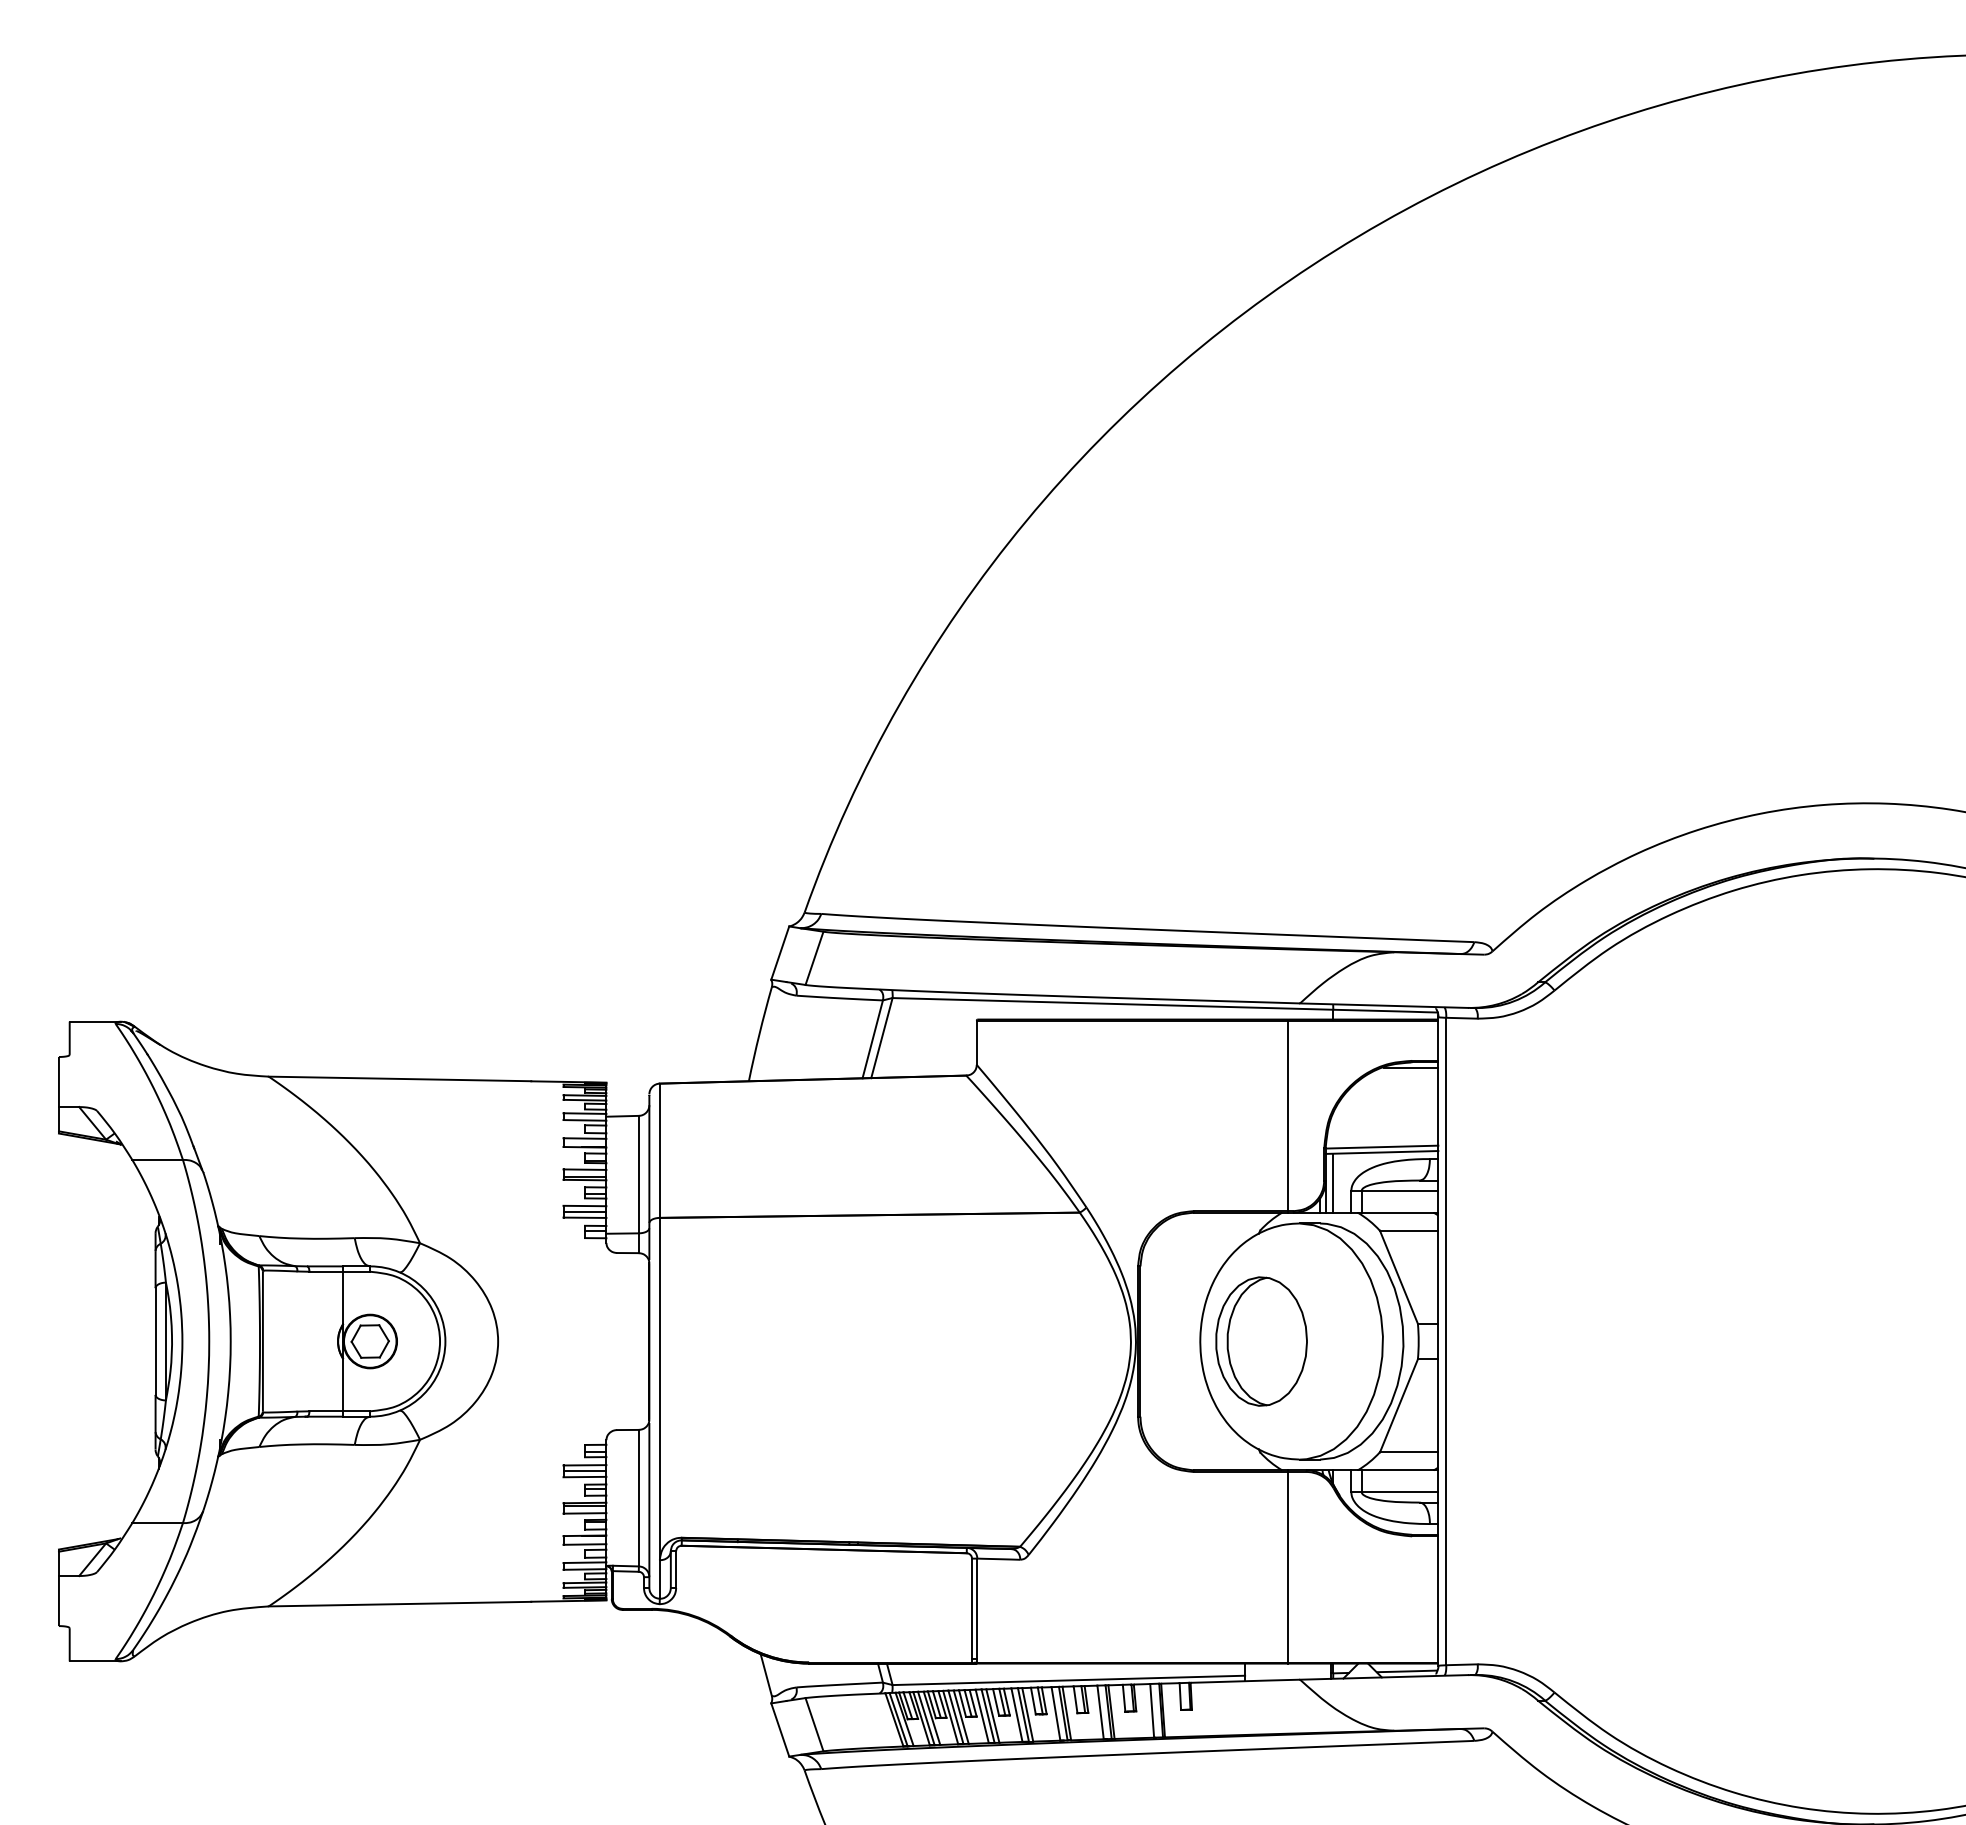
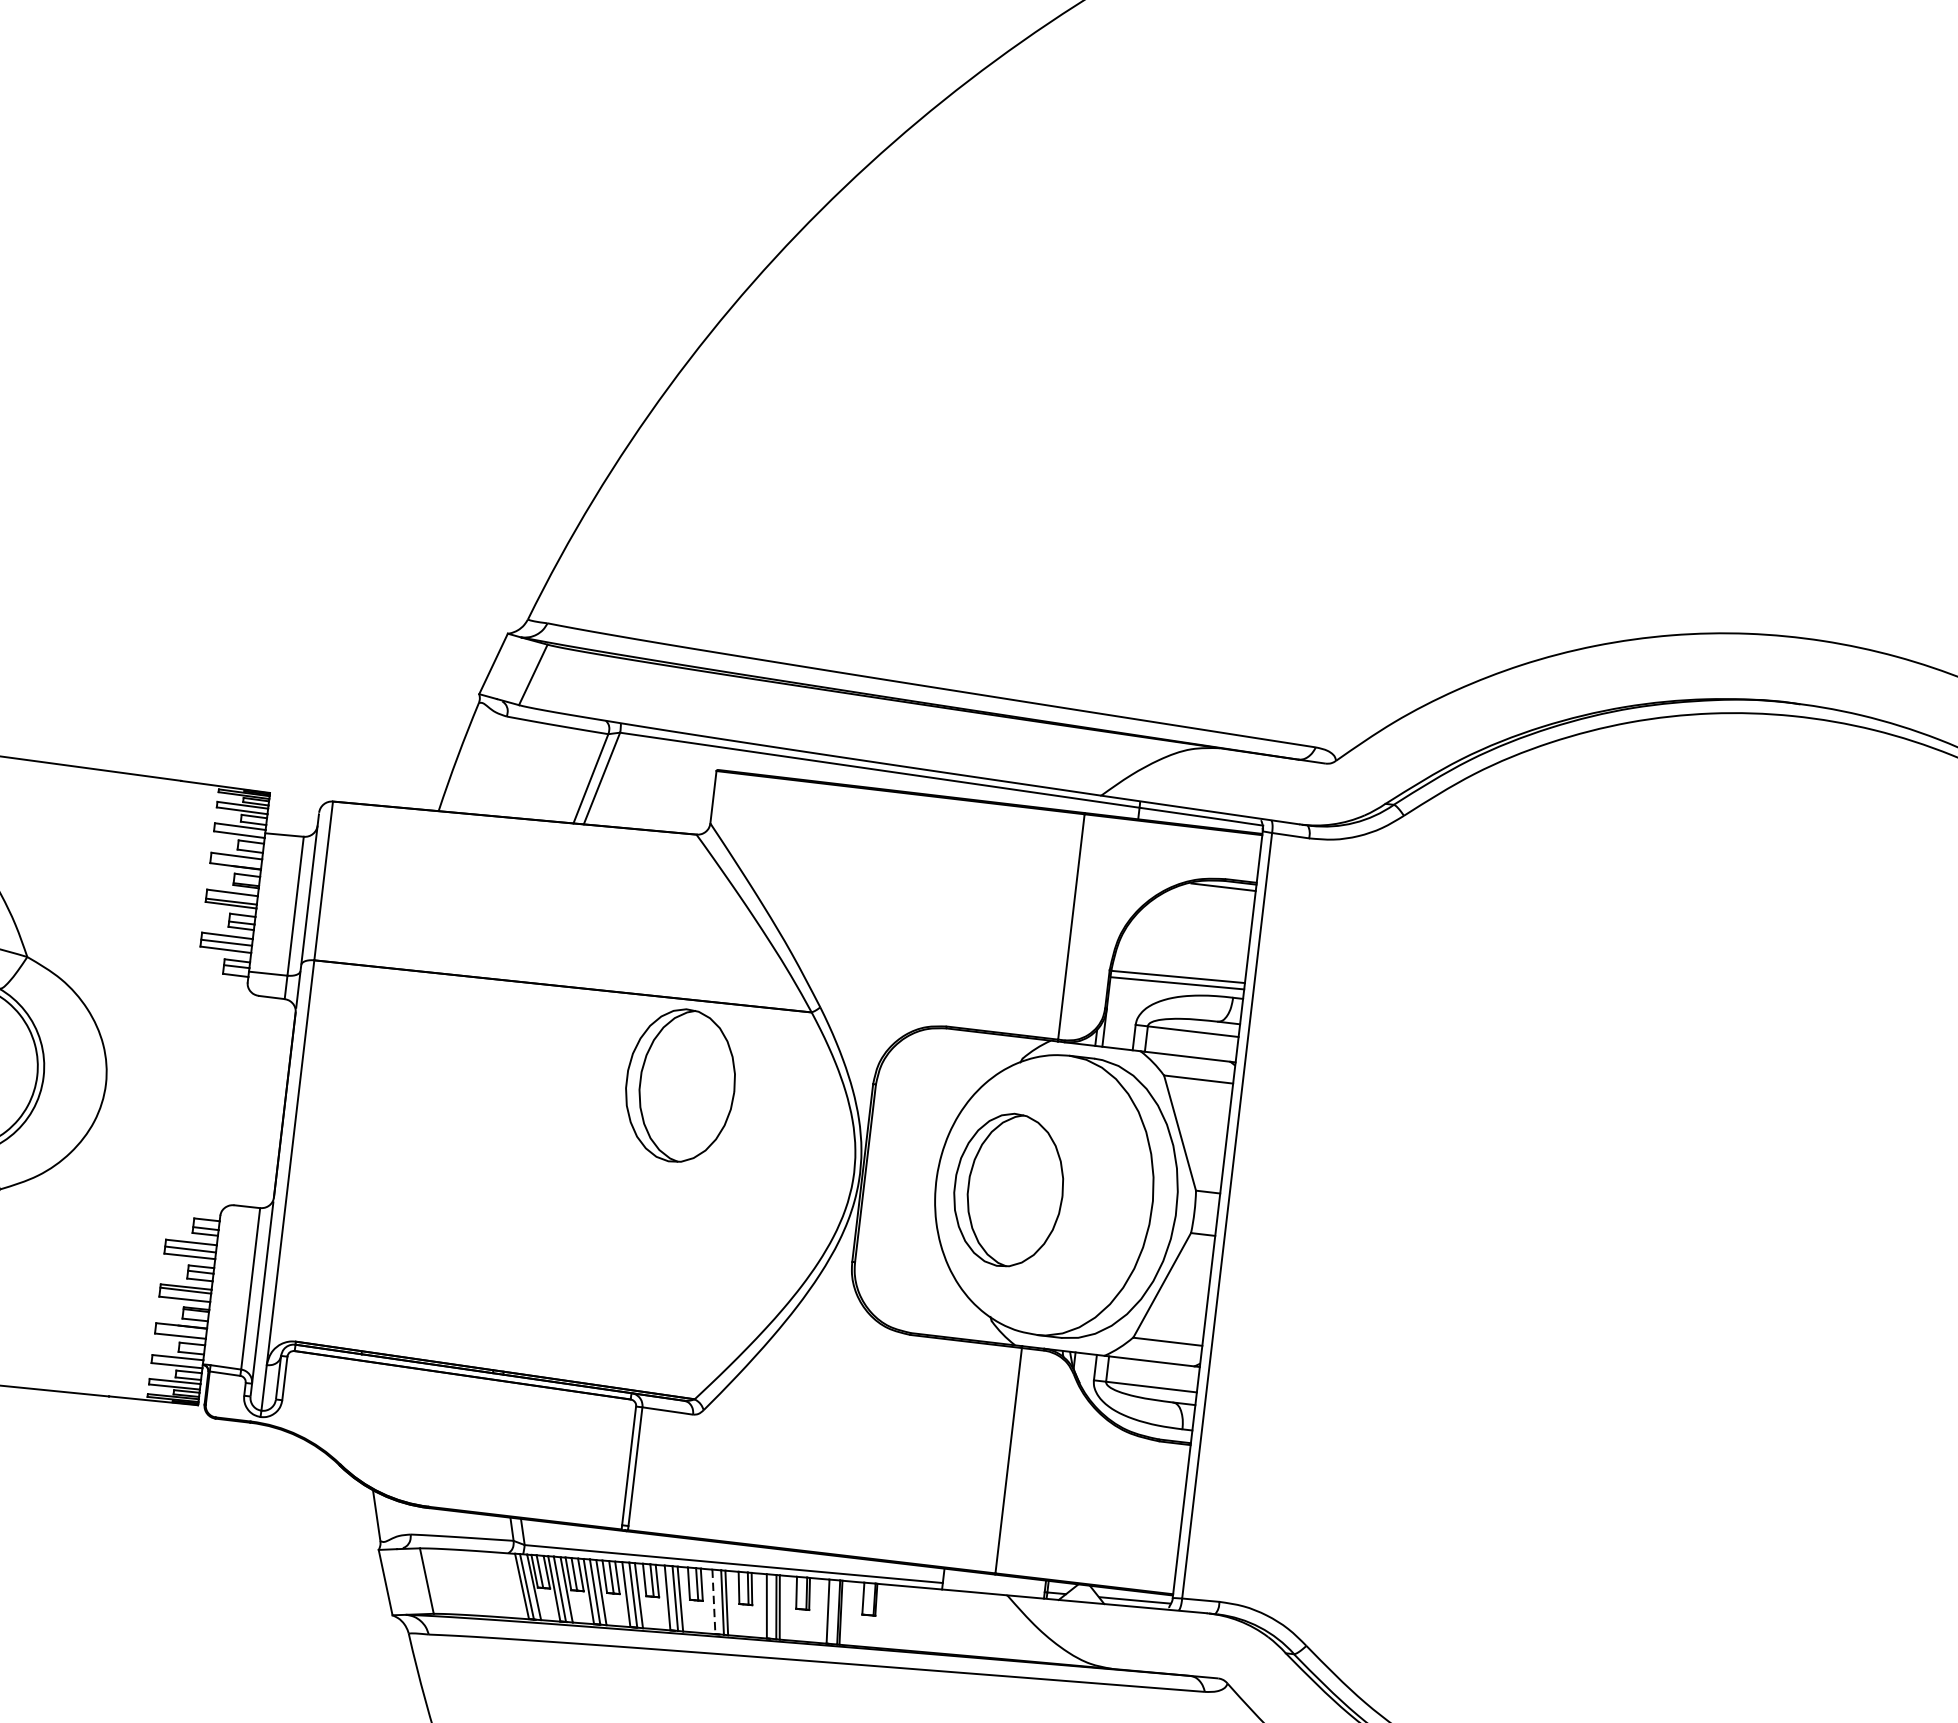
line: (1333, 1182) -> (1115, 1012), removed
part: (977, 1286) -> (680, 1085), added
line: (1056, 1714) -> (714, 1602), solid -> dashed

